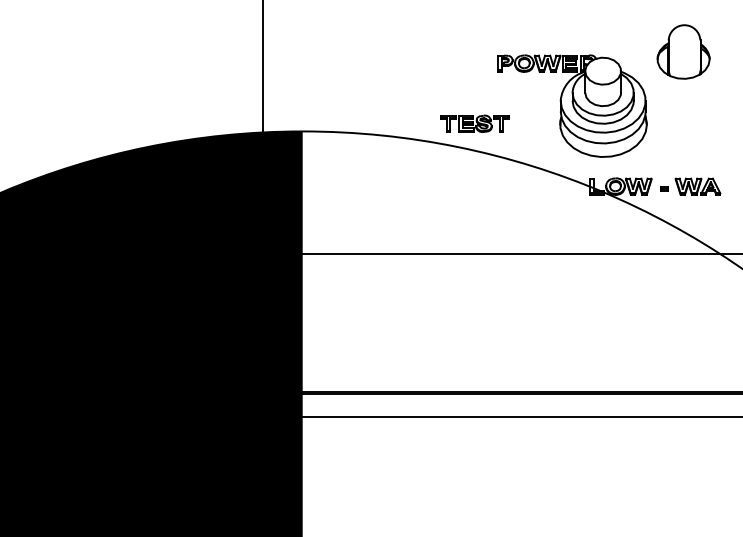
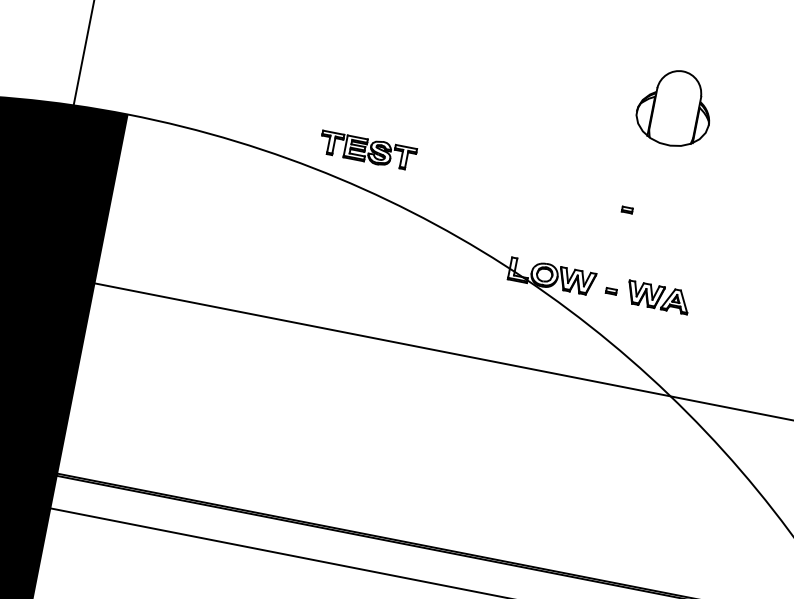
part: (572, 105) -> (507, 151), removed
part: (664, 129) -> (627, 209), added

